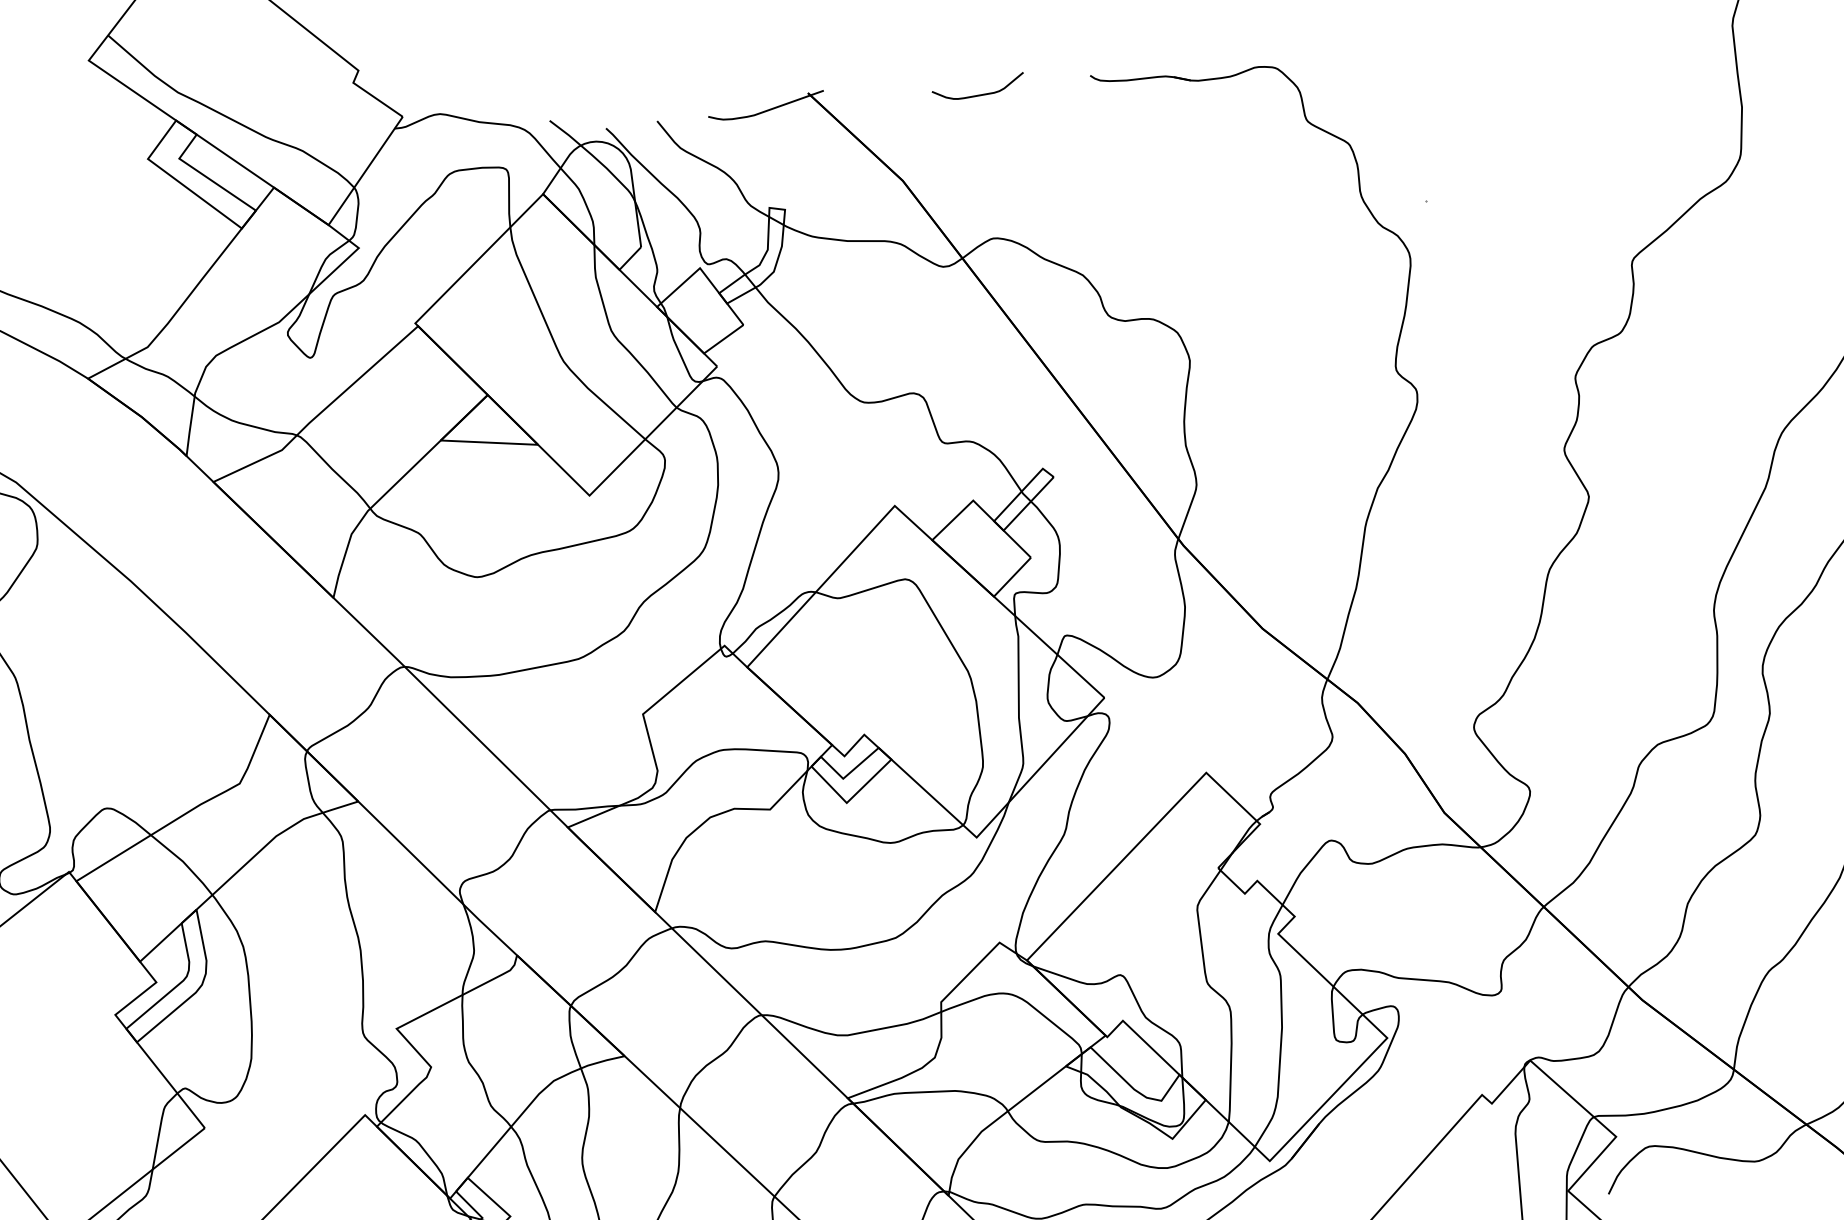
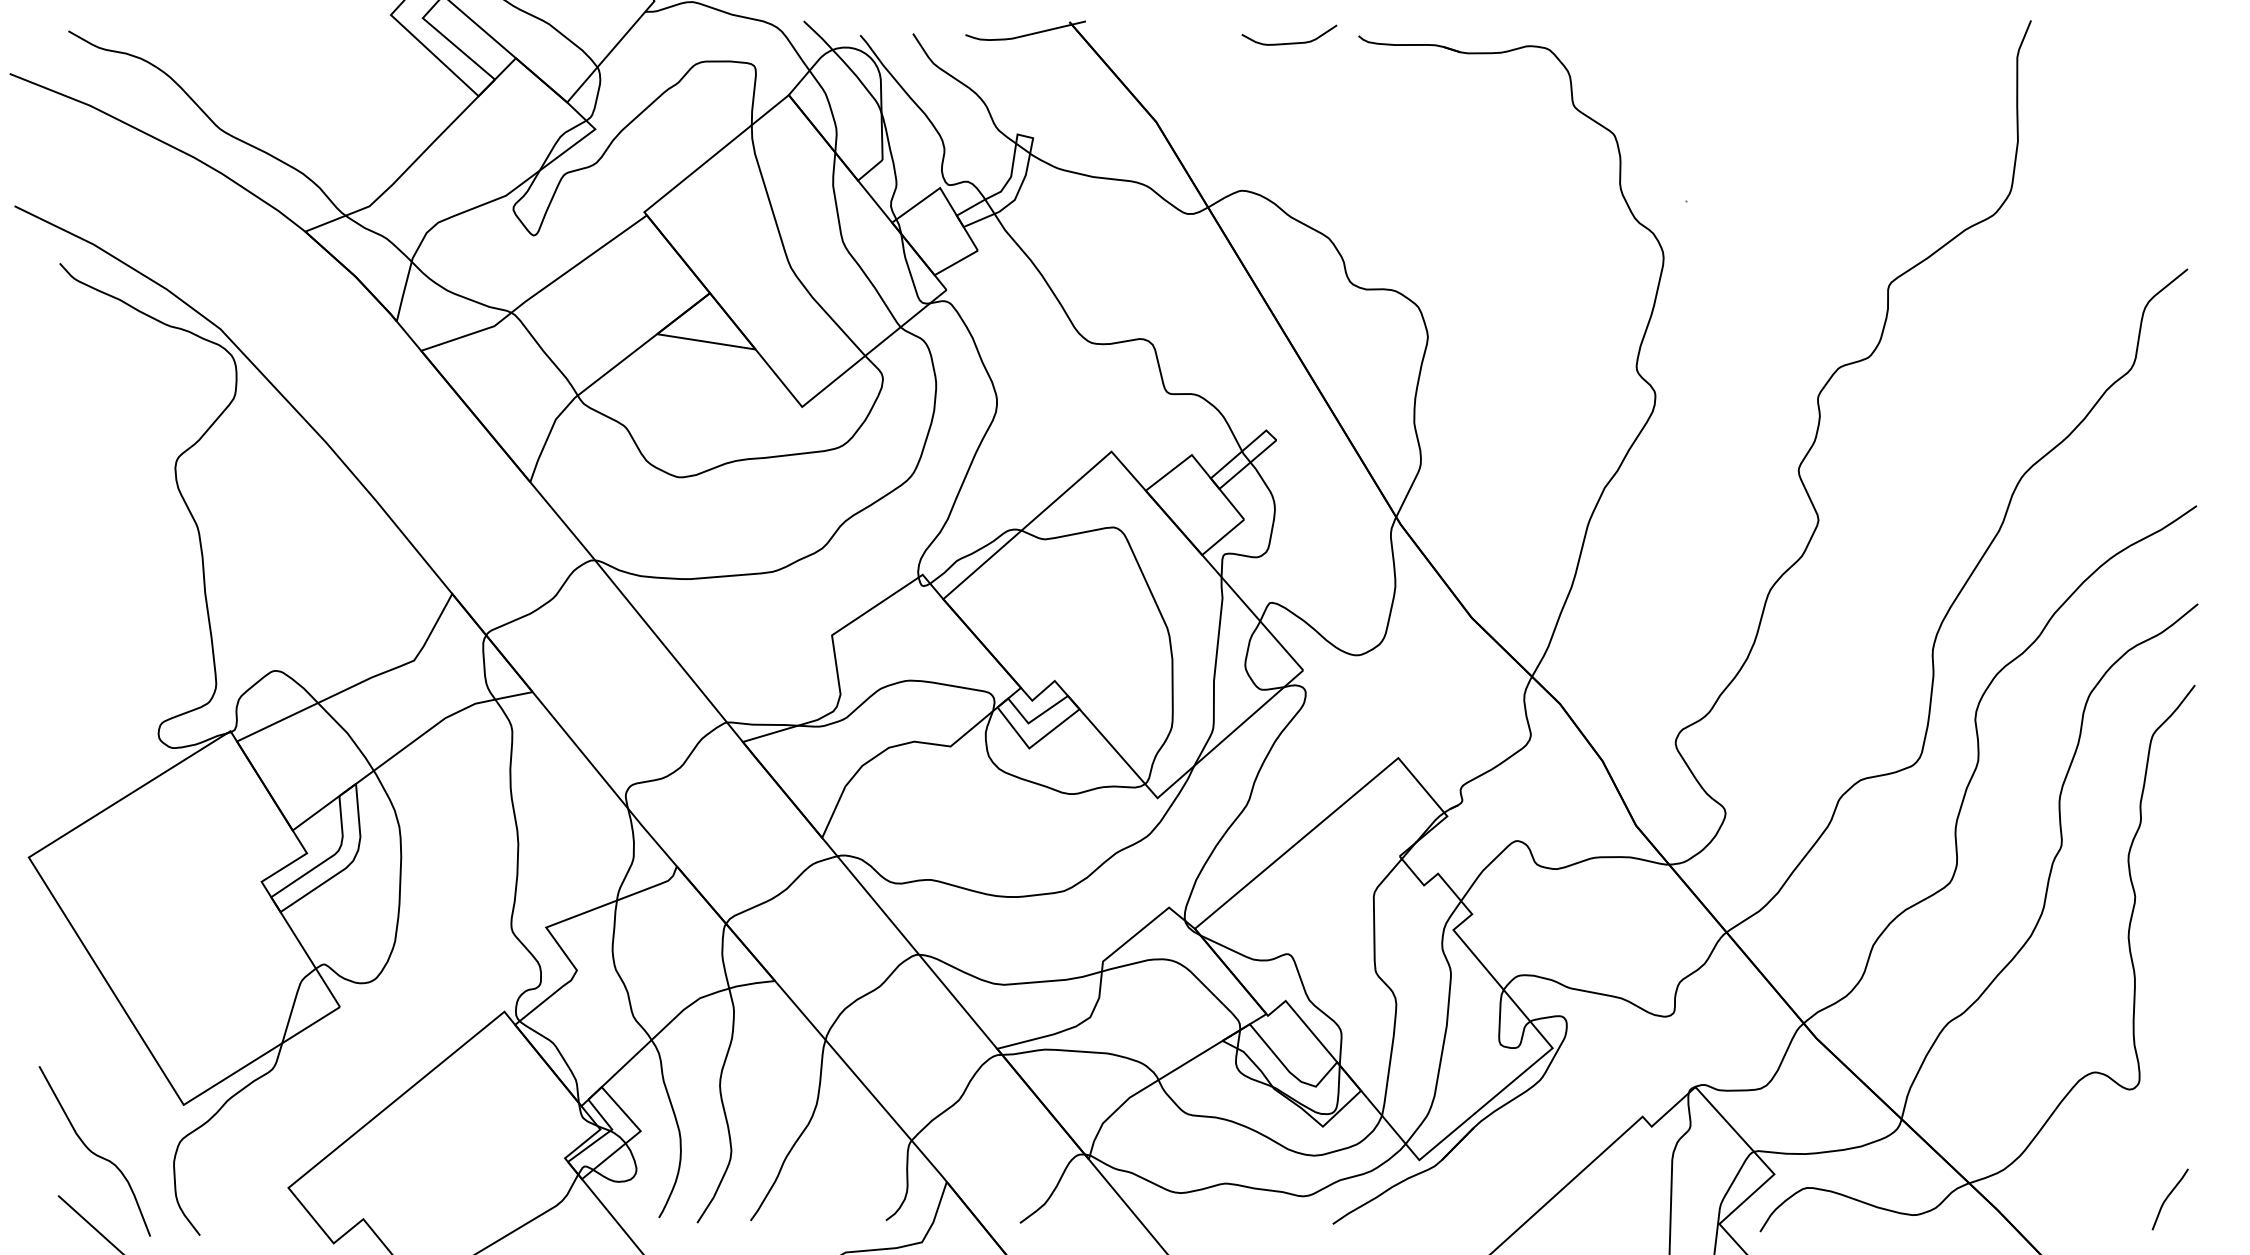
curve: (979, 94) -> (1289, 42), moved

